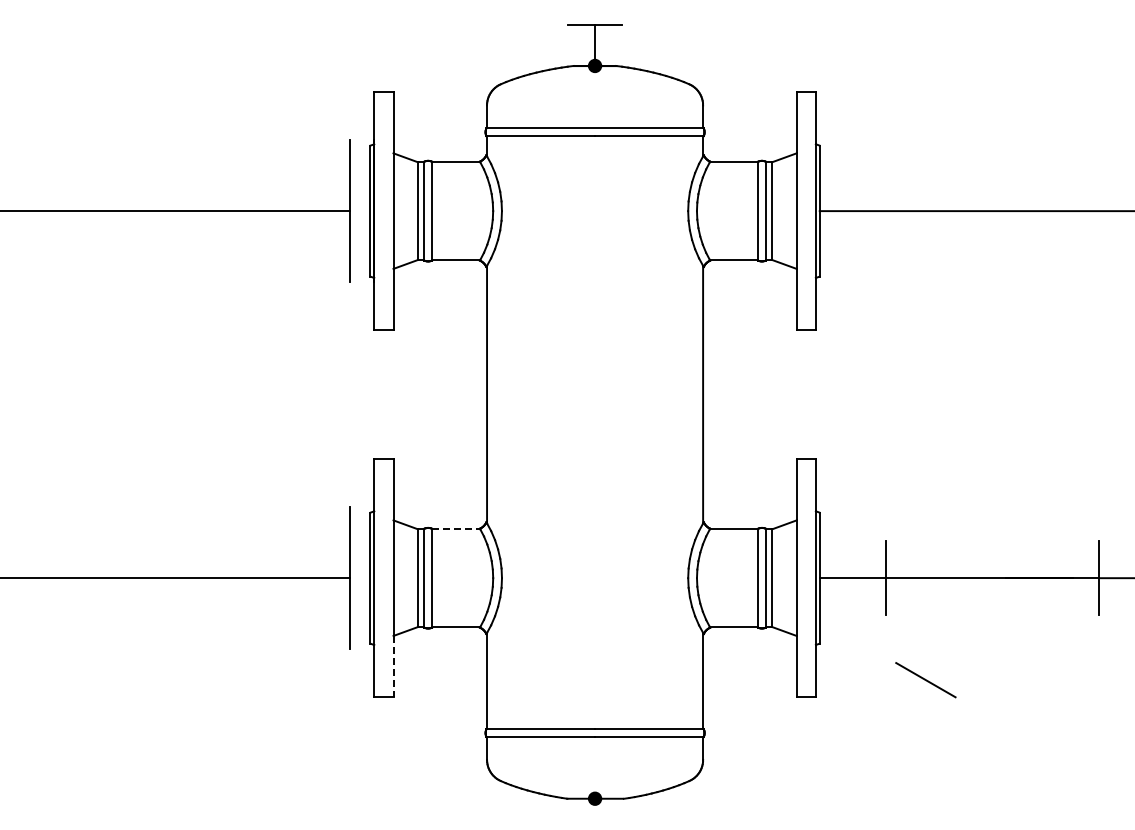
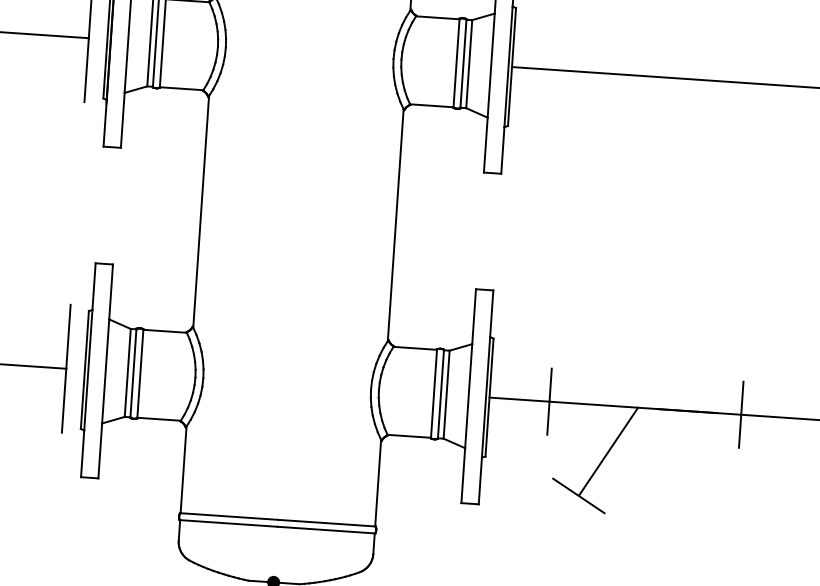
line: (456, 529) -> (165, 331), dashed -> solid
line: (955, 628) -> (608, 451), added
line: (393, 666) -> (100, 450), dashed -> solid

